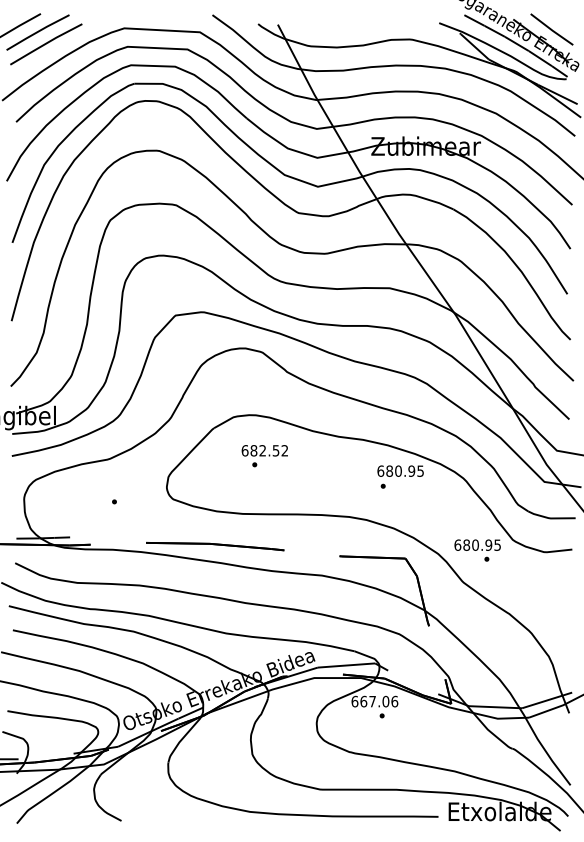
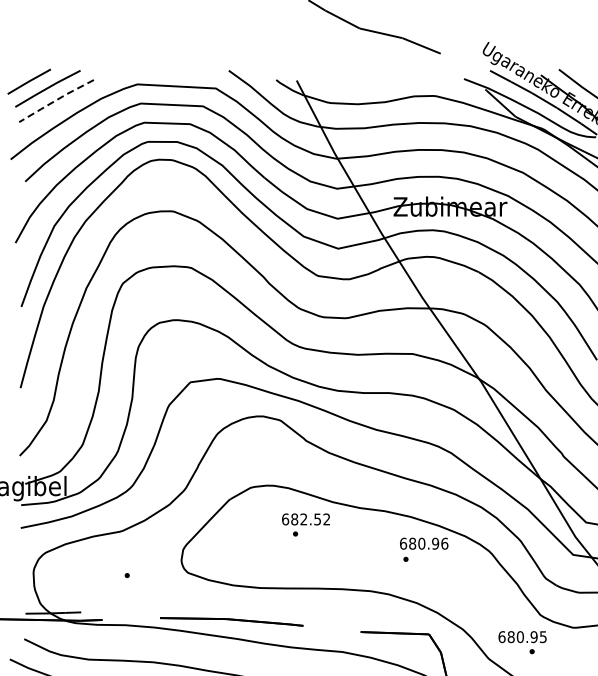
line: (46, 43) -> (56, 100), solid -> dashed
text: (264, 456) -> (305, 525), moved
text: (420, 470) -> (444, 543), 680.95 -> 680.96
text: (477, 550) -> (522, 642), moved

